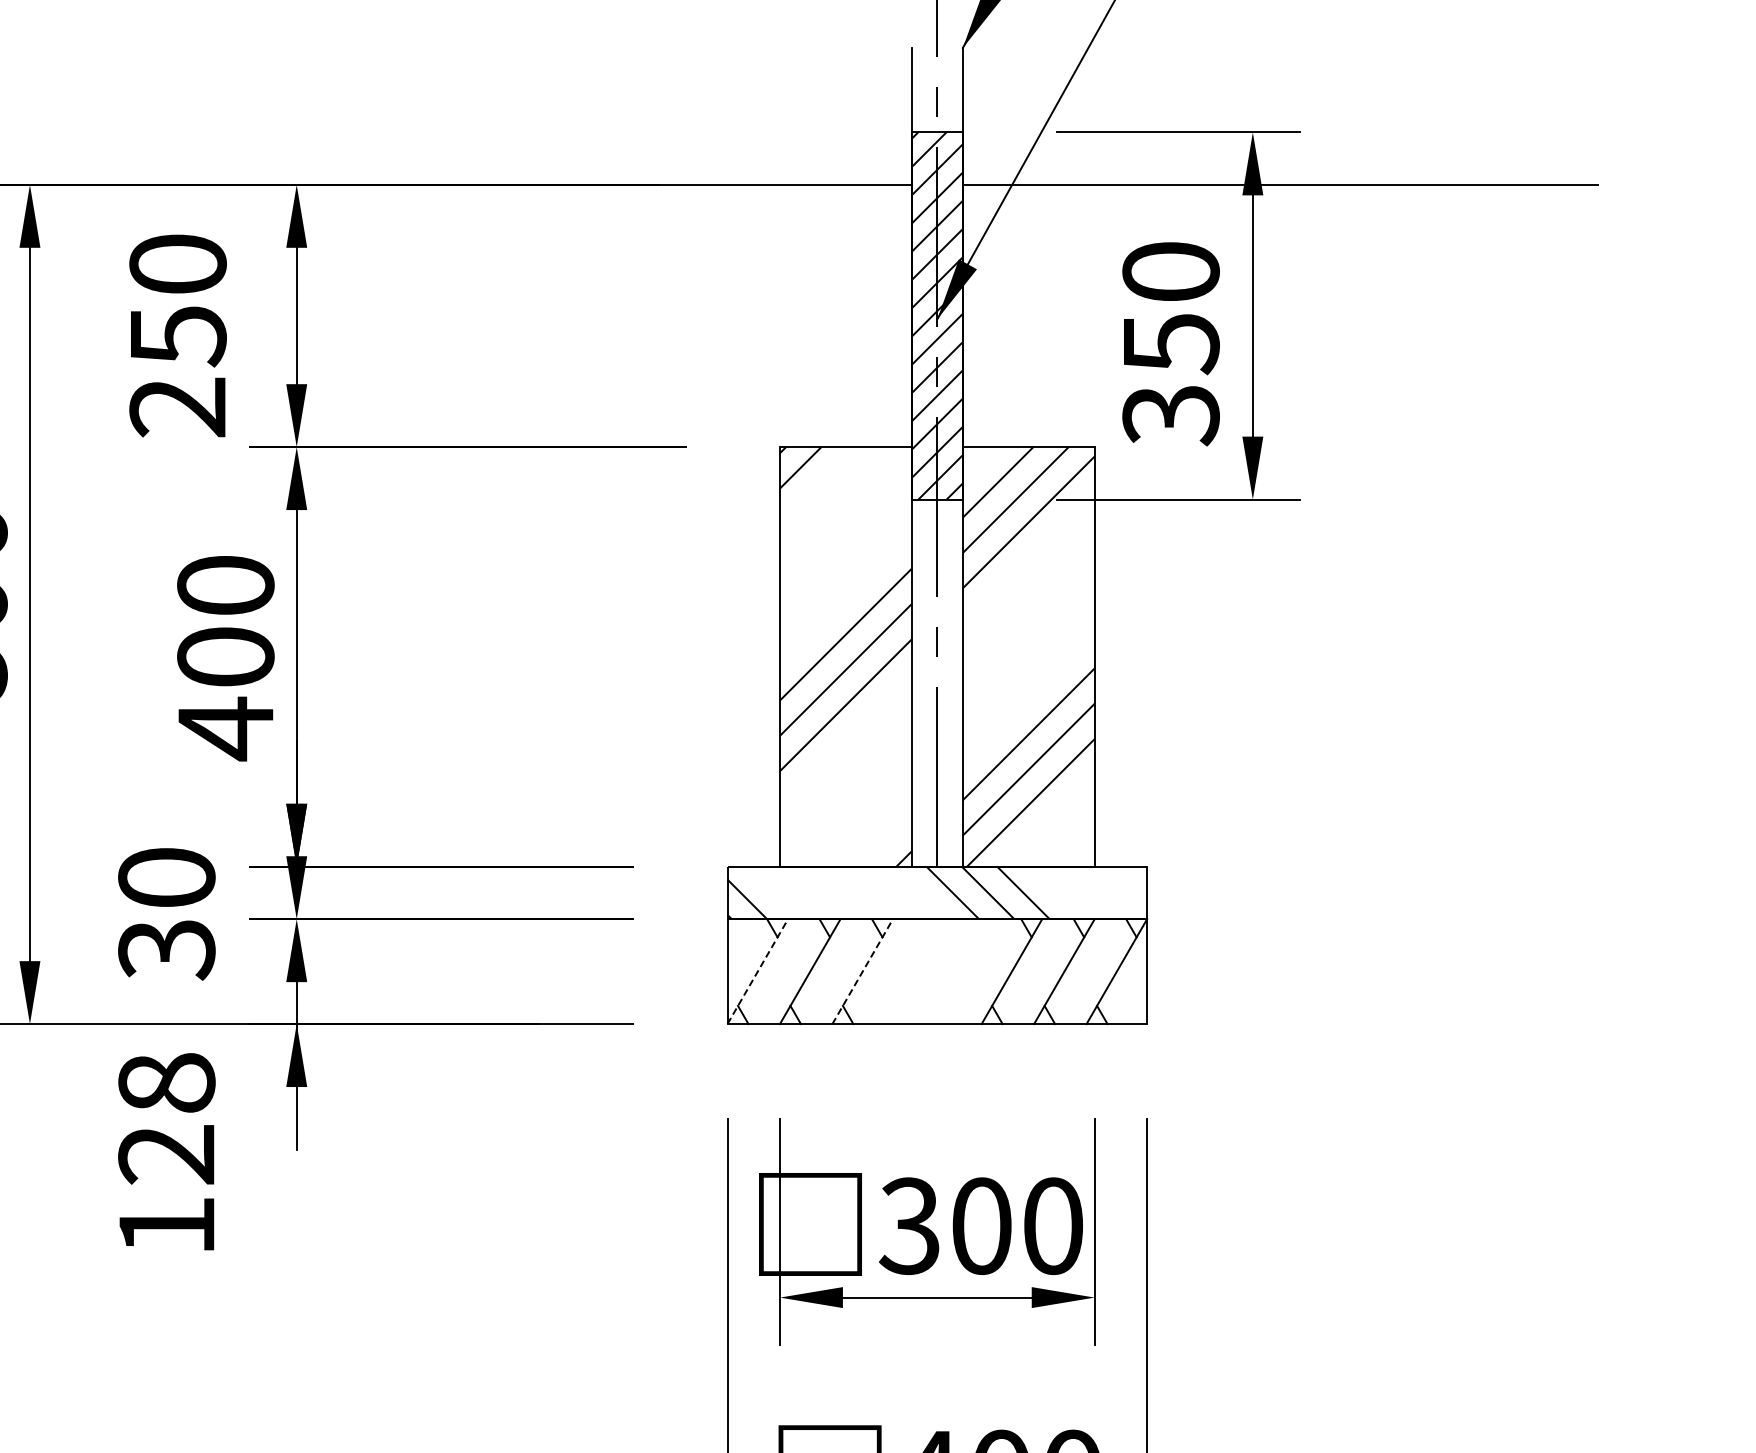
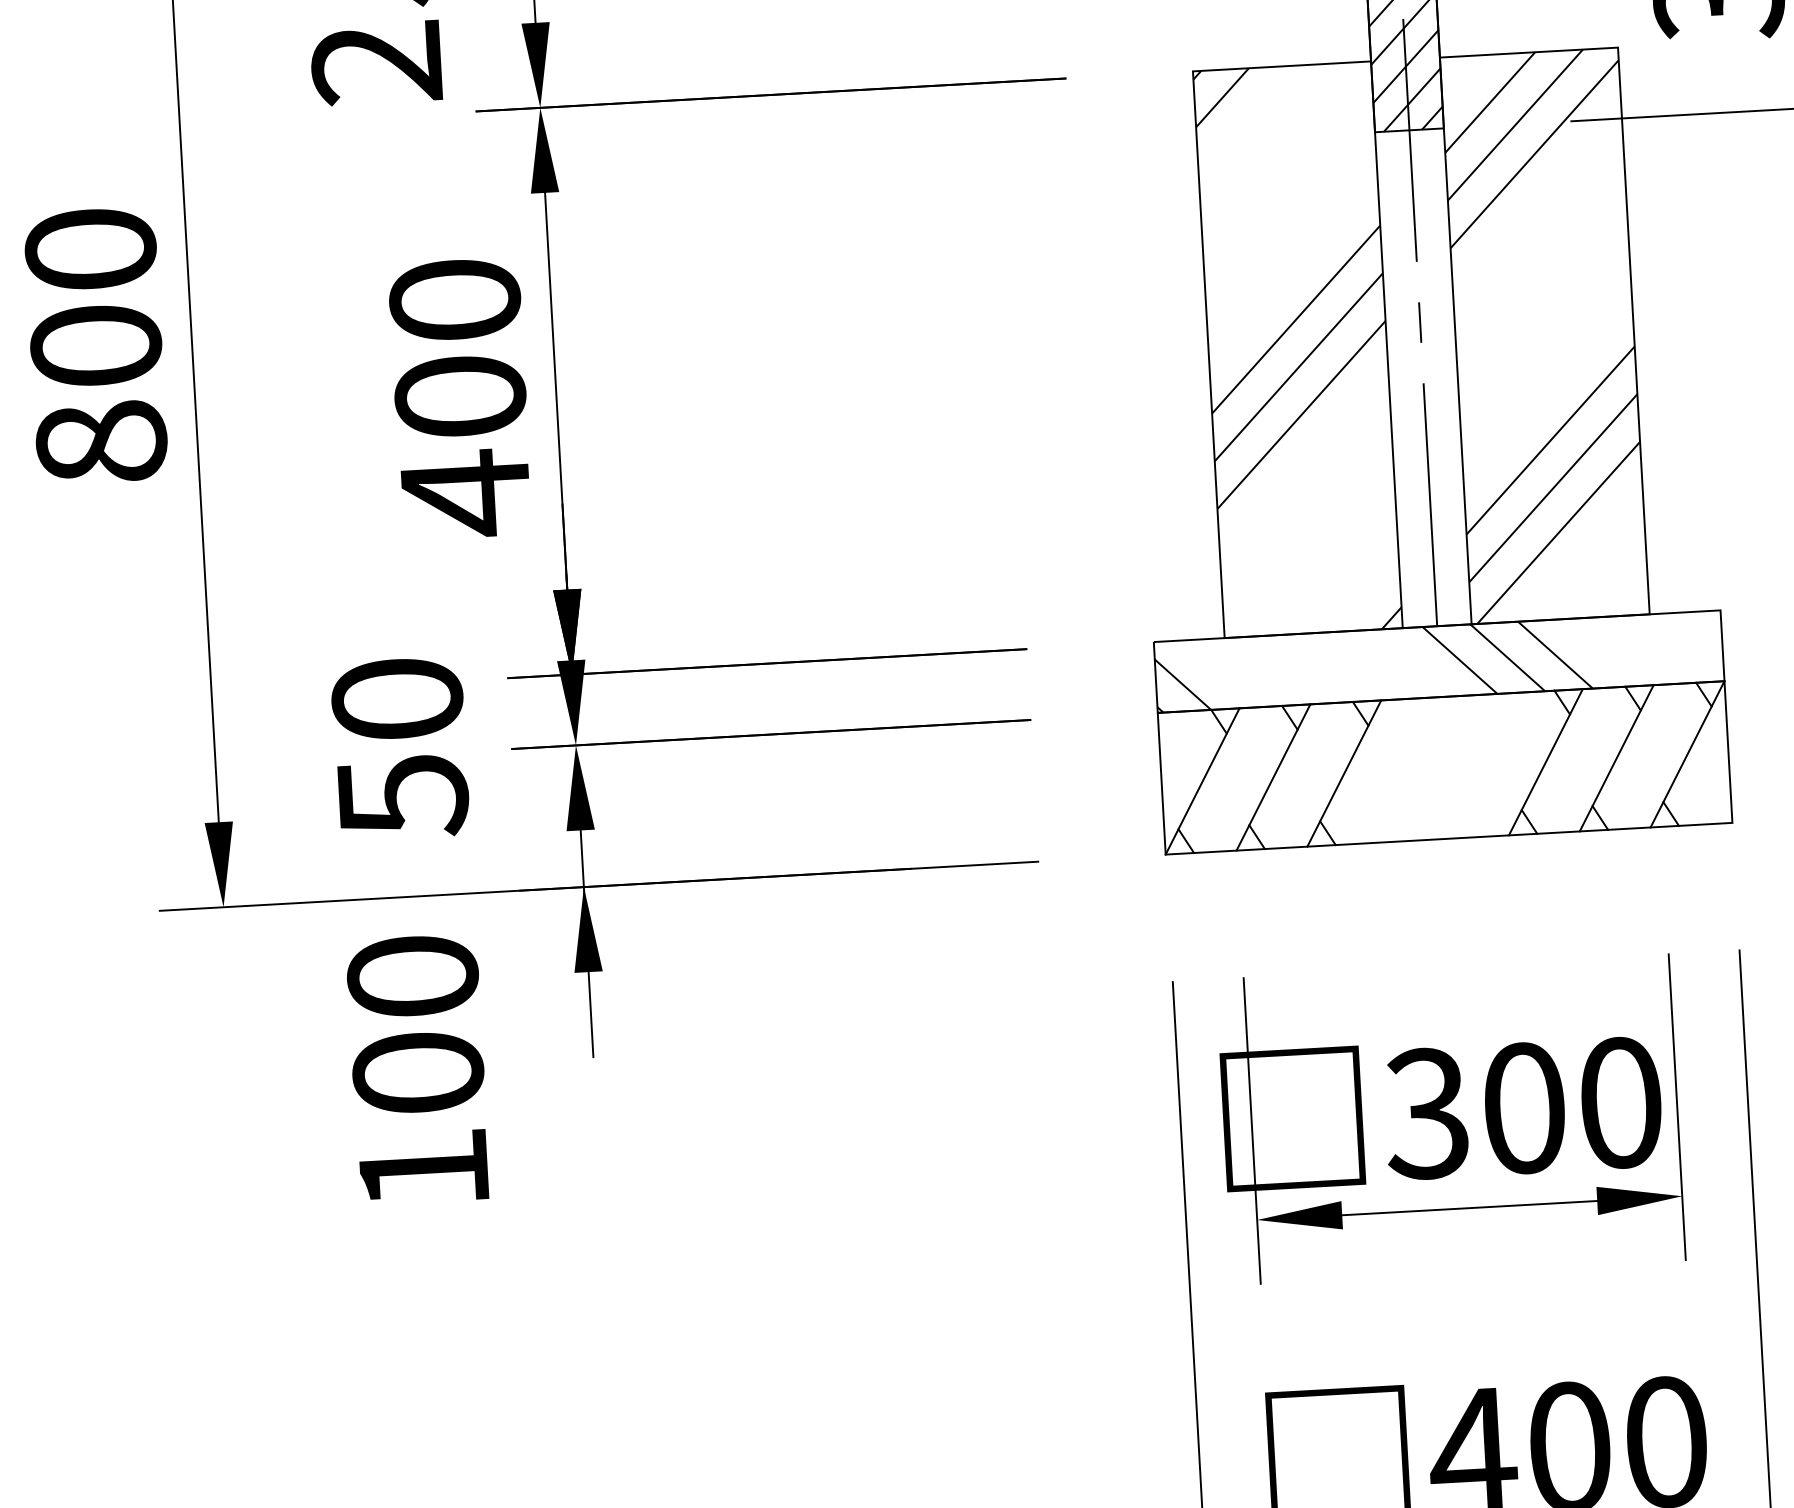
text: (166, 950) -> (402, 797), 30 -> 50
line: (757, 971) -> (1202, 781), dashed -> solid
line: (862, 971) -> (1344, 773), dashed -> solid
text: (166, 1118) -> (415, 1024), 128 -> 100

